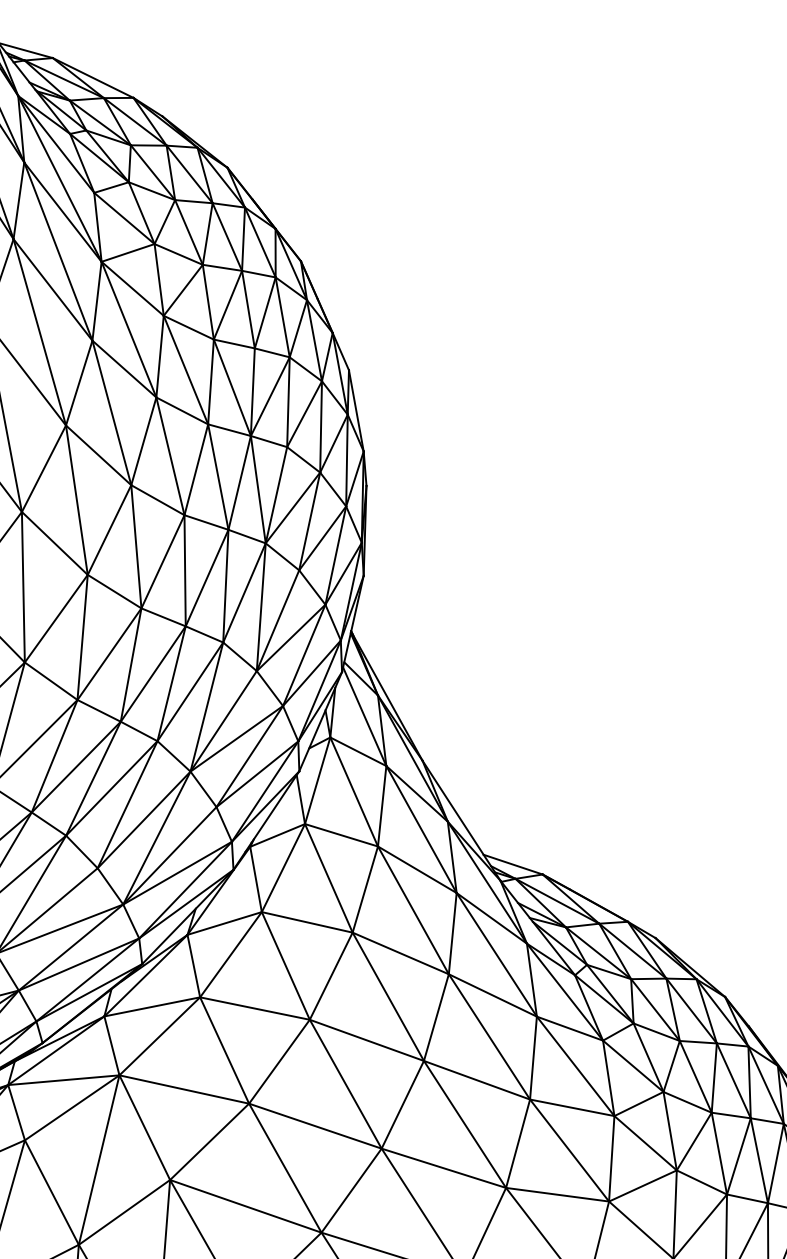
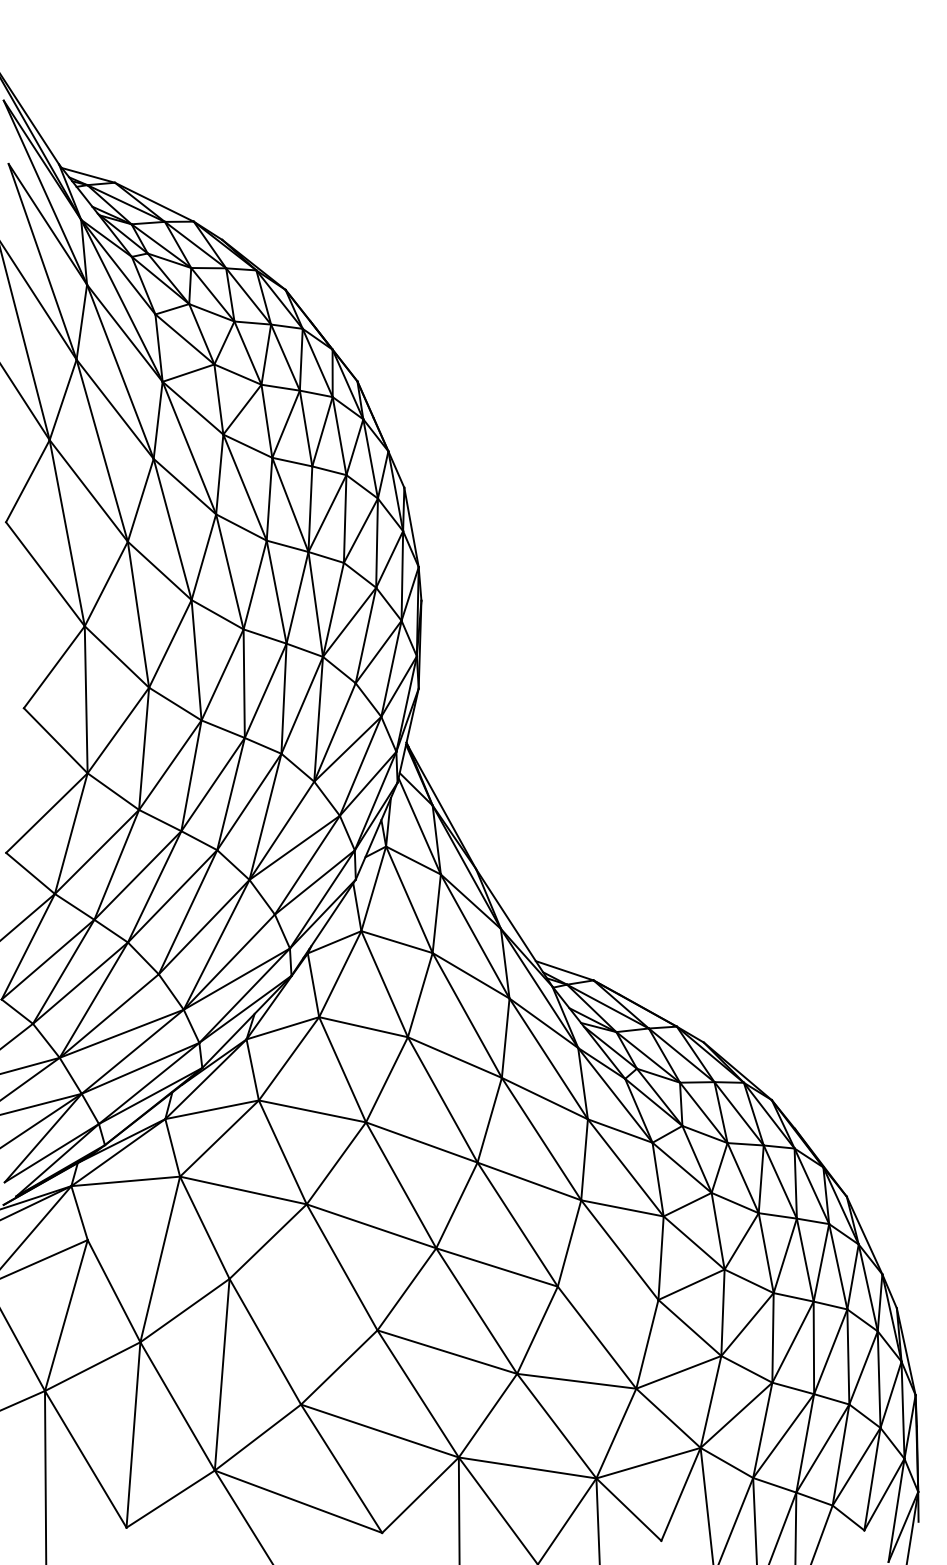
line: (71, 1107) -> (133, 1208), removed
line: (556, 1193) -> (607, 1292), removed
line: (245, 1206) -> (303, 1304), removed

